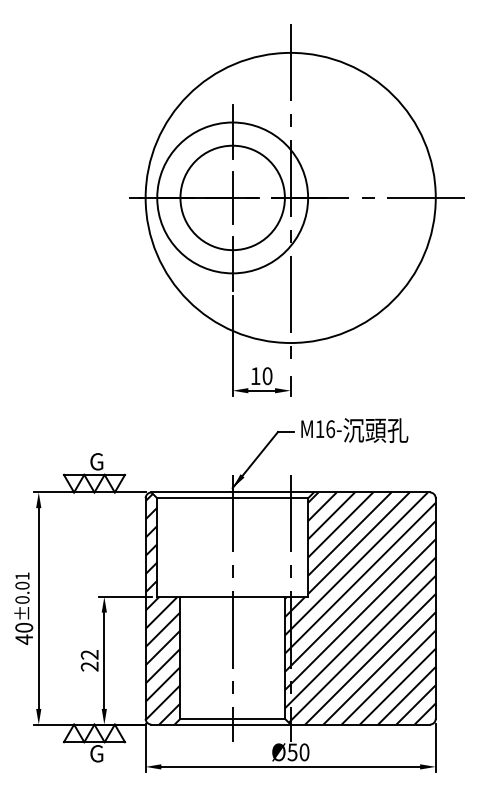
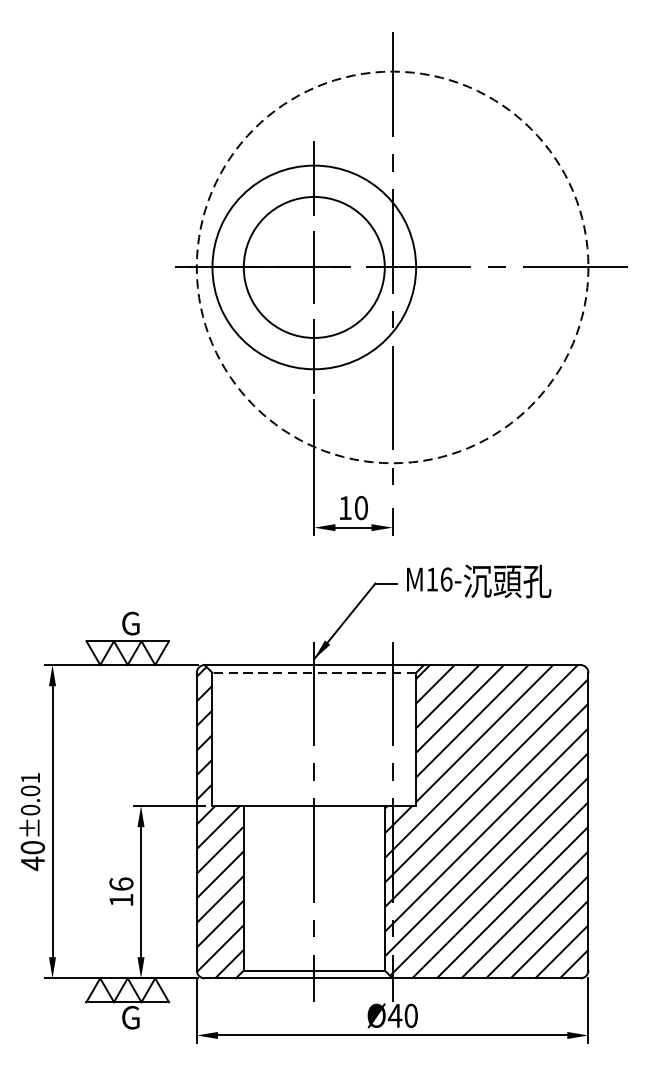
circle: (290, 197) -> (392, 266), solid -> dashed
line: (232, 498) -> (314, 673), solid -> dashed
text: (89, 660) -> (121, 891), 22 -> 16
text: (292, 752) -> (395, 1016), Ø50 -> Ø40

